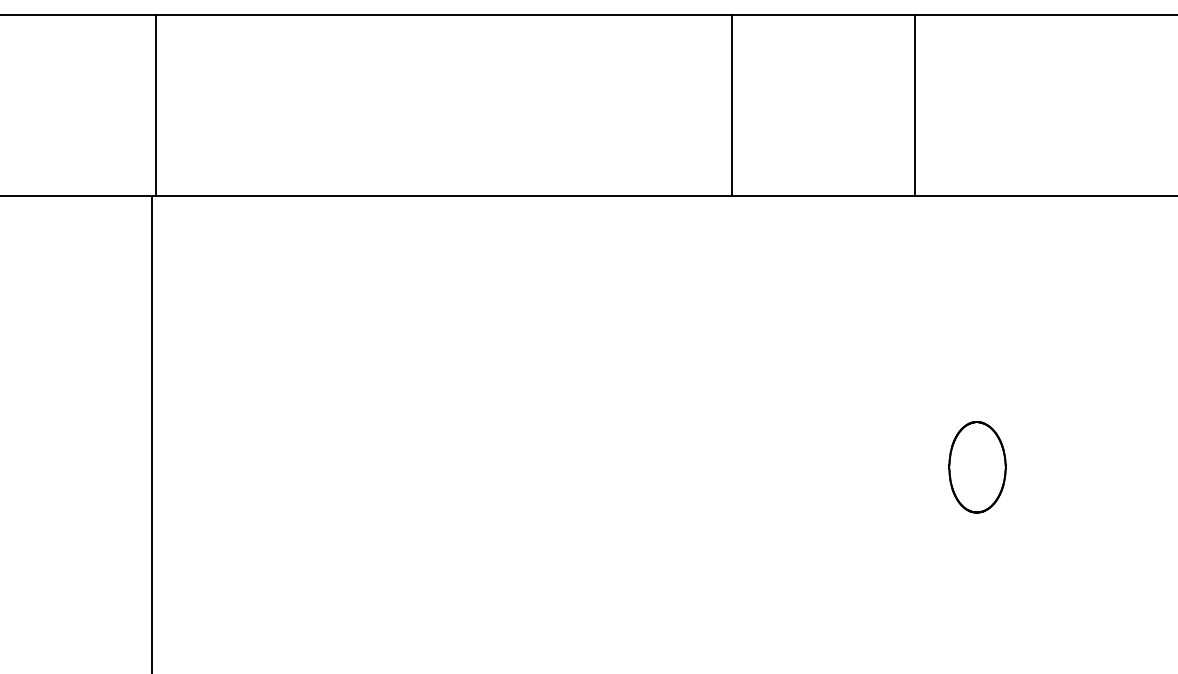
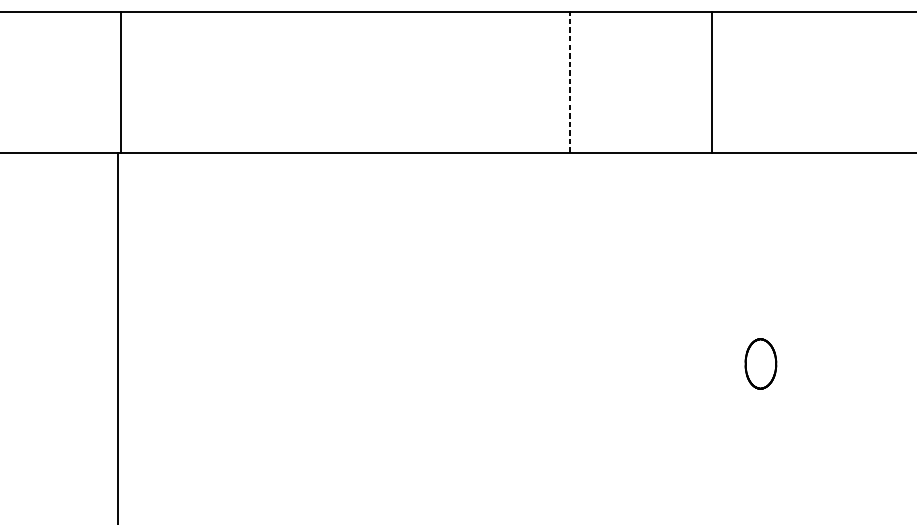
line: (732, 105) -> (570, 82), solid -> dashed
part: (977, 467) -> (760, 364), size x0.7

